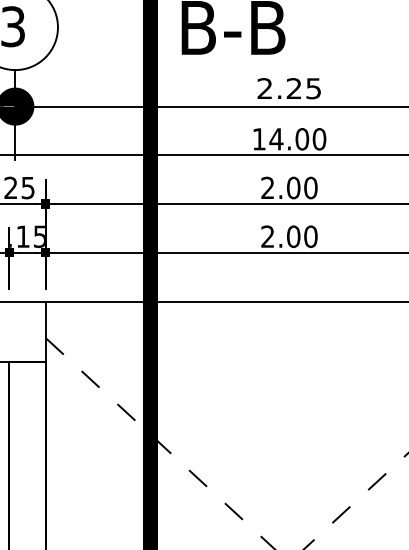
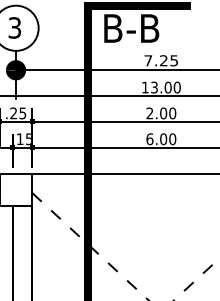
text: (265, 88) -> (148, 60), 2.25 -> 7.25
text: (276, 139) -> (154, 87), 14.00 -> 13.00
text: (267, 237) -> (149, 139), 2.00 -> 6.00

